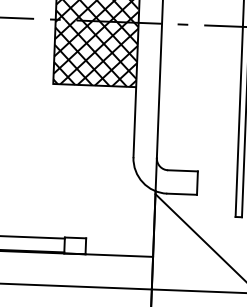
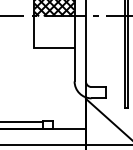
hatch: (95, 52) -> (54, 31), removed

